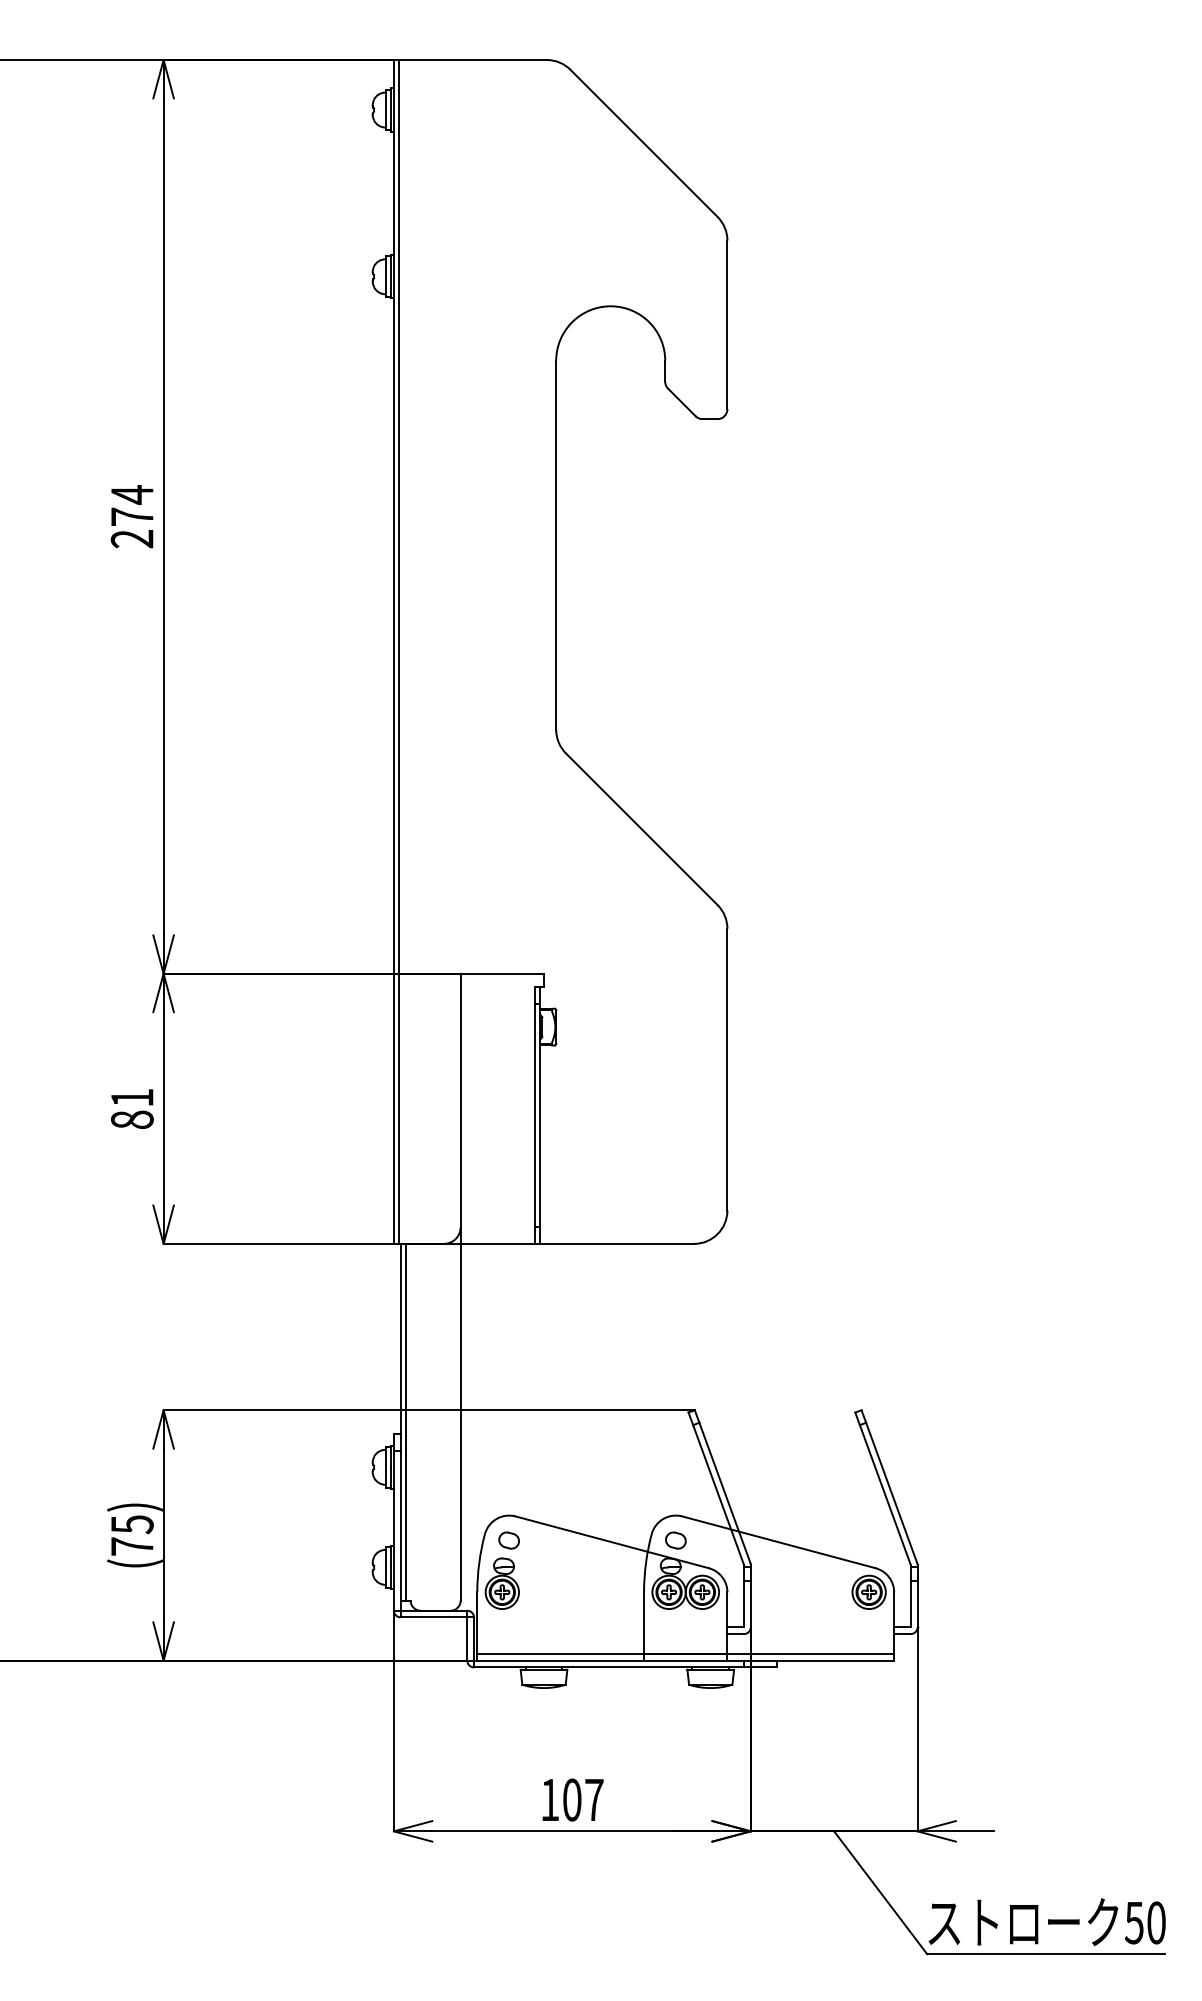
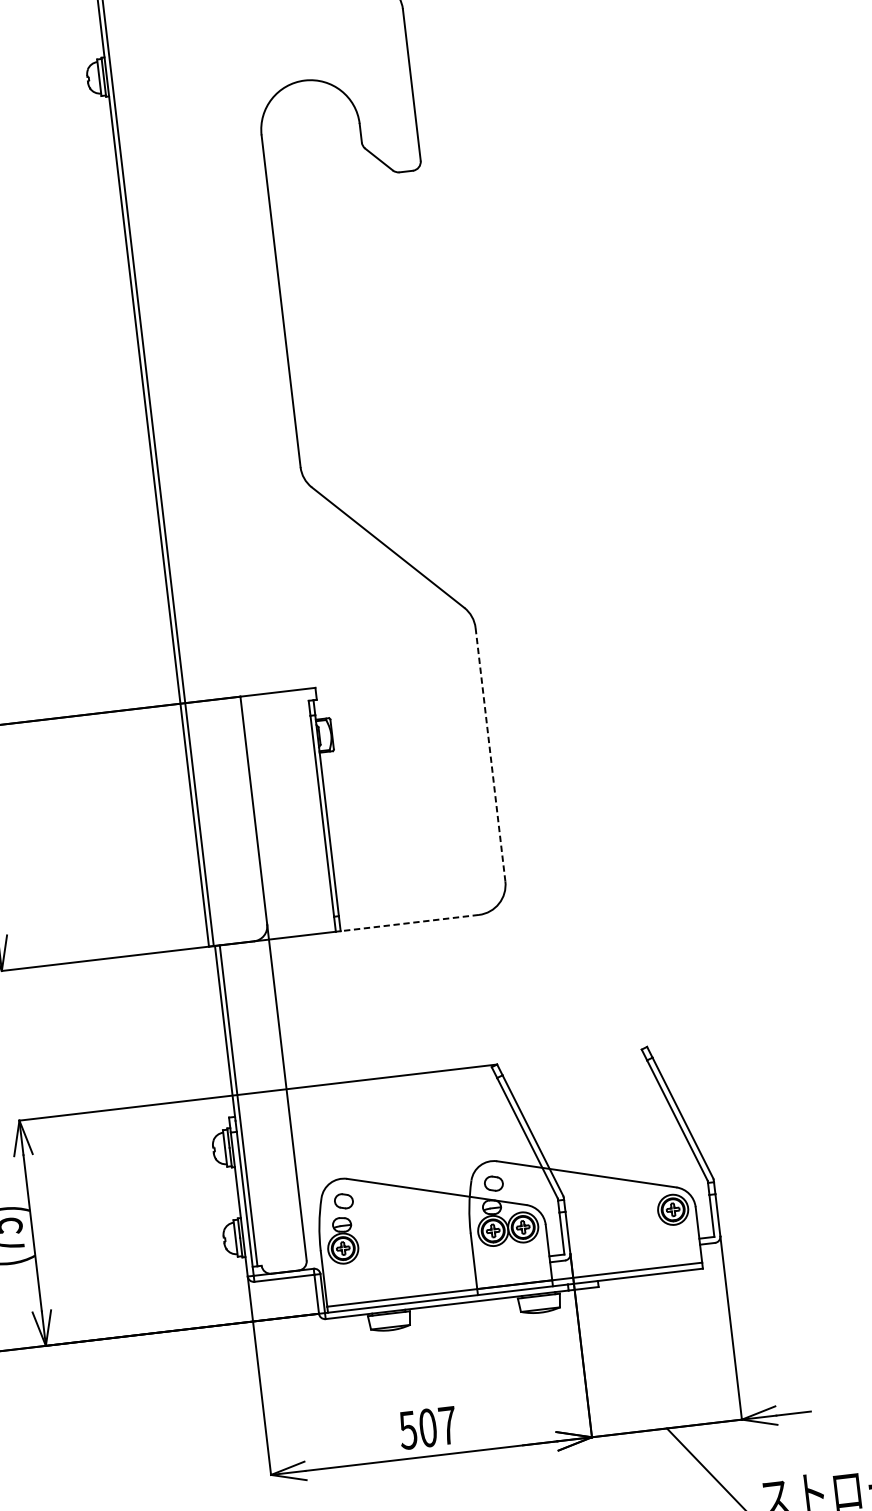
line: (727, 1069) -> (490, 754), solid -> dashed
line: (617, 1243) -> (409, 922), solid -> dashed
text: (549, 1800) -> (407, 1430), 107 -> 507

